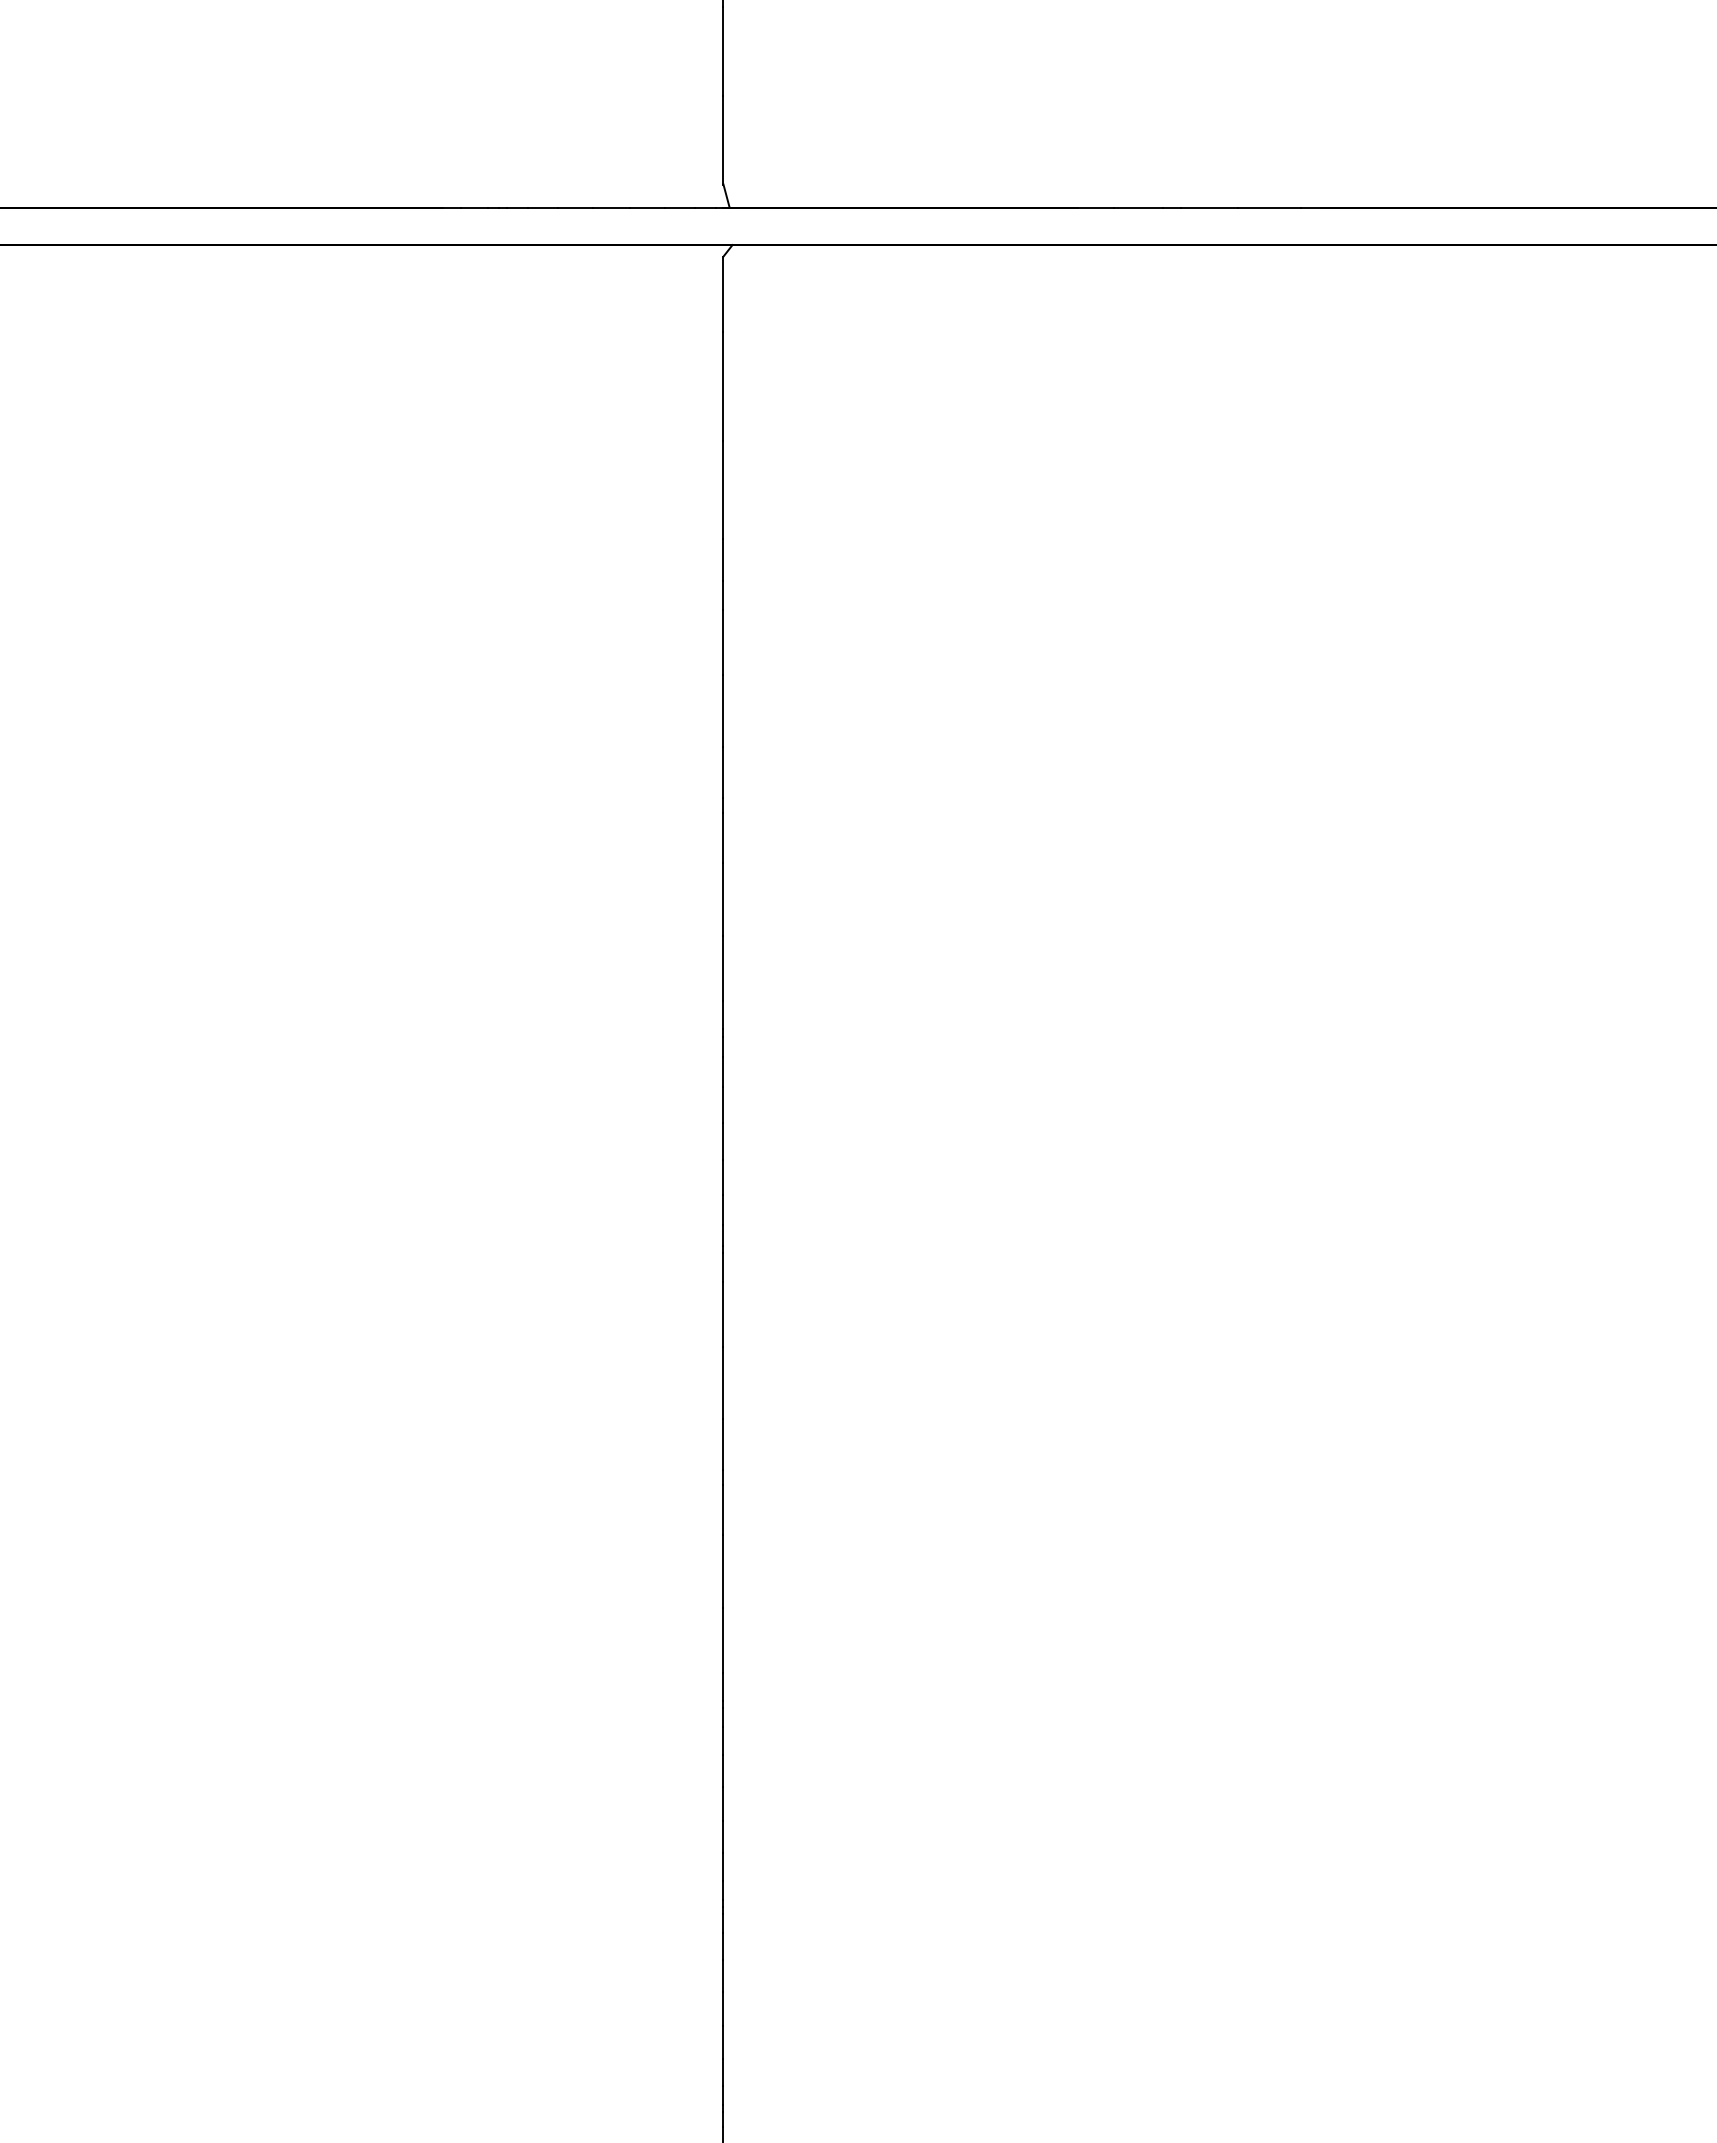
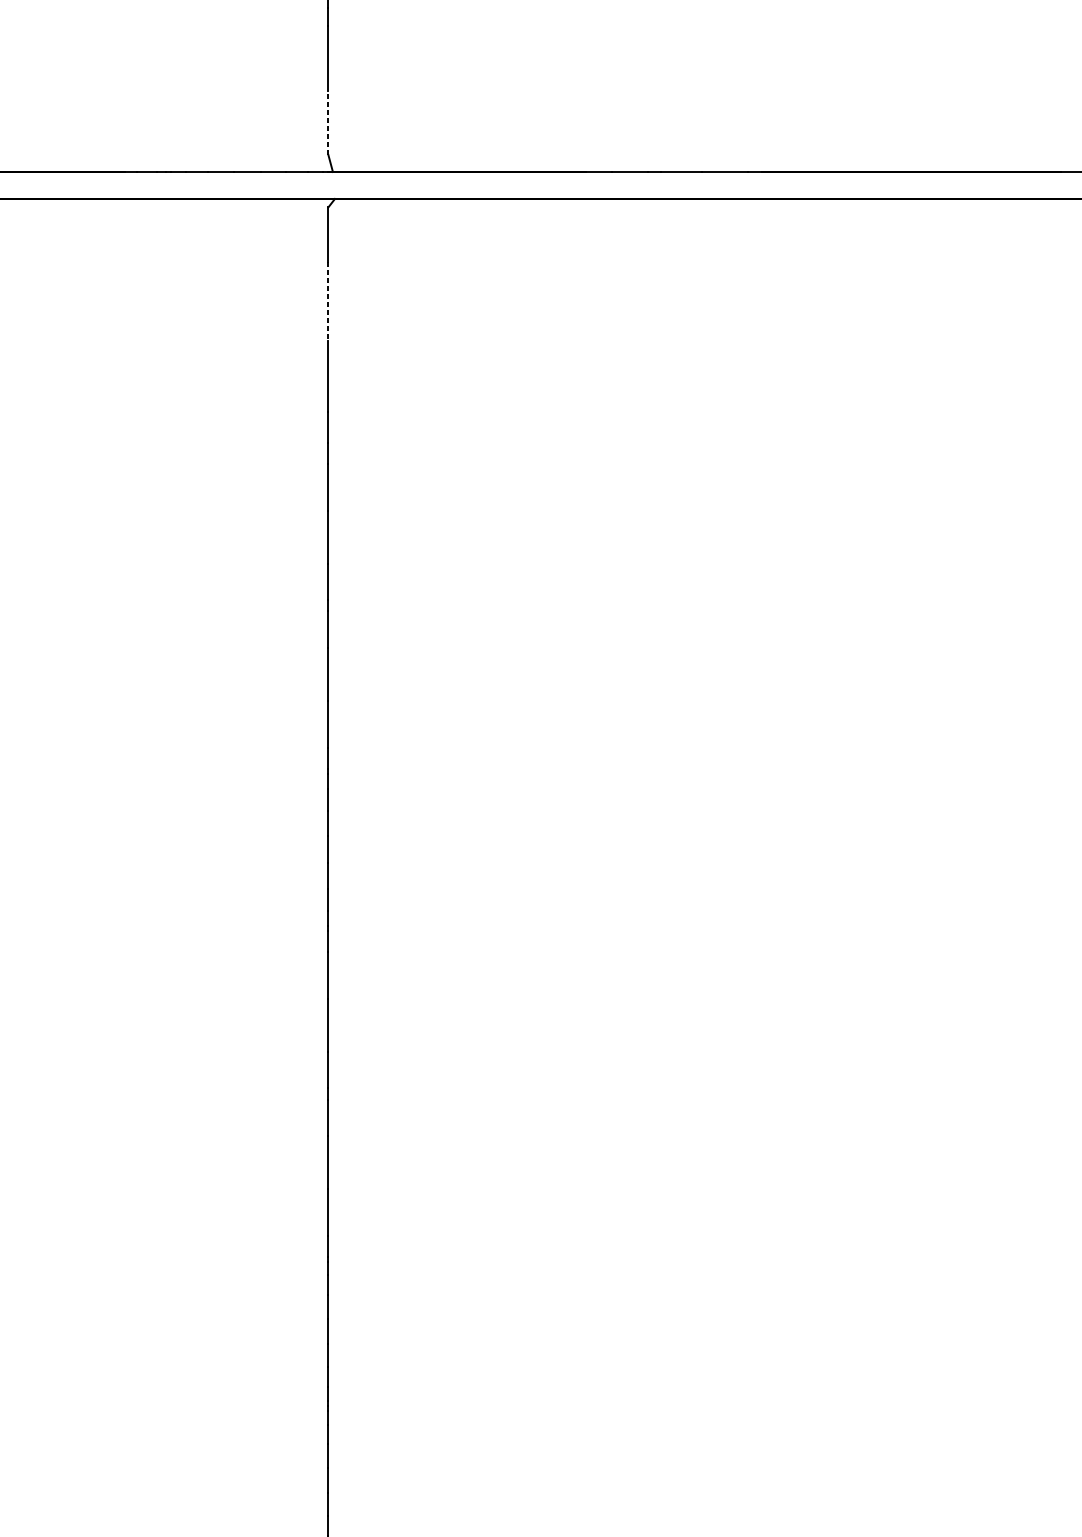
line: (723, 139) -> (328, 122), solid -> dashed
line: (723, 387) -> (328, 302), solid -> dashed

